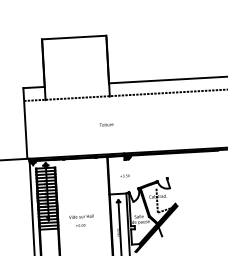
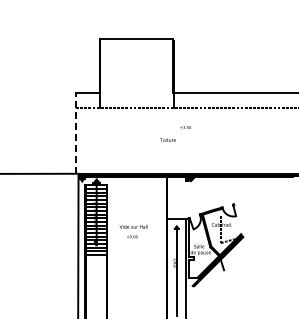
line: (25, 123) -> (76, 133), solid -> dashed
text: (124, 176) -> (185, 127), moved
text: (81, 220) -> (133, 231), moved

